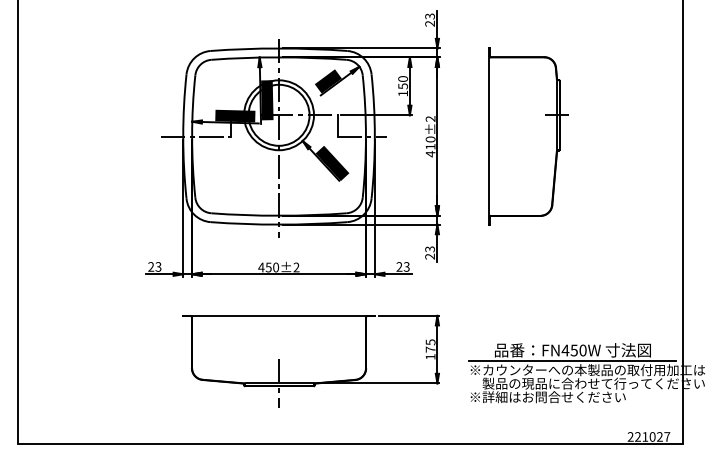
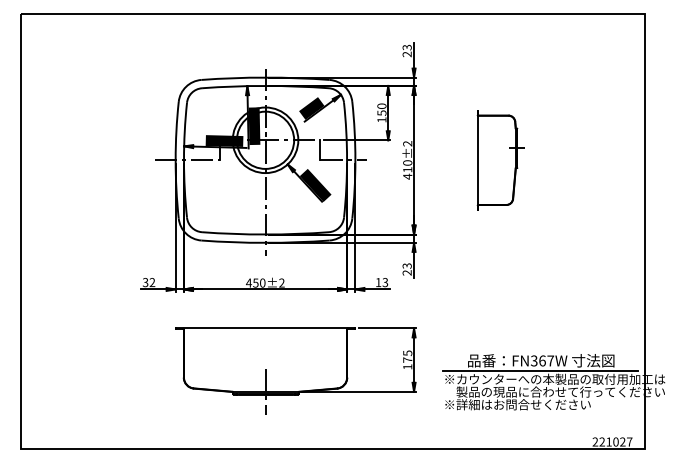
part: (528, 136) -> (499, 160), size x0.6
text: (399, 266) -> (378, 282), 23 -> 13
text: (154, 267) -> (148, 283), 23 -> 32
text: (574, 350) -> (542, 360), FN450W -> FN367W

